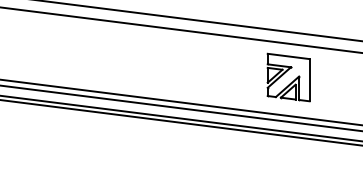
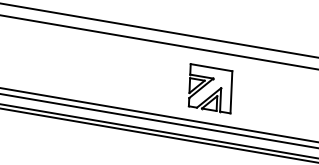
part: (288, 77) -> (210, 88), moved

